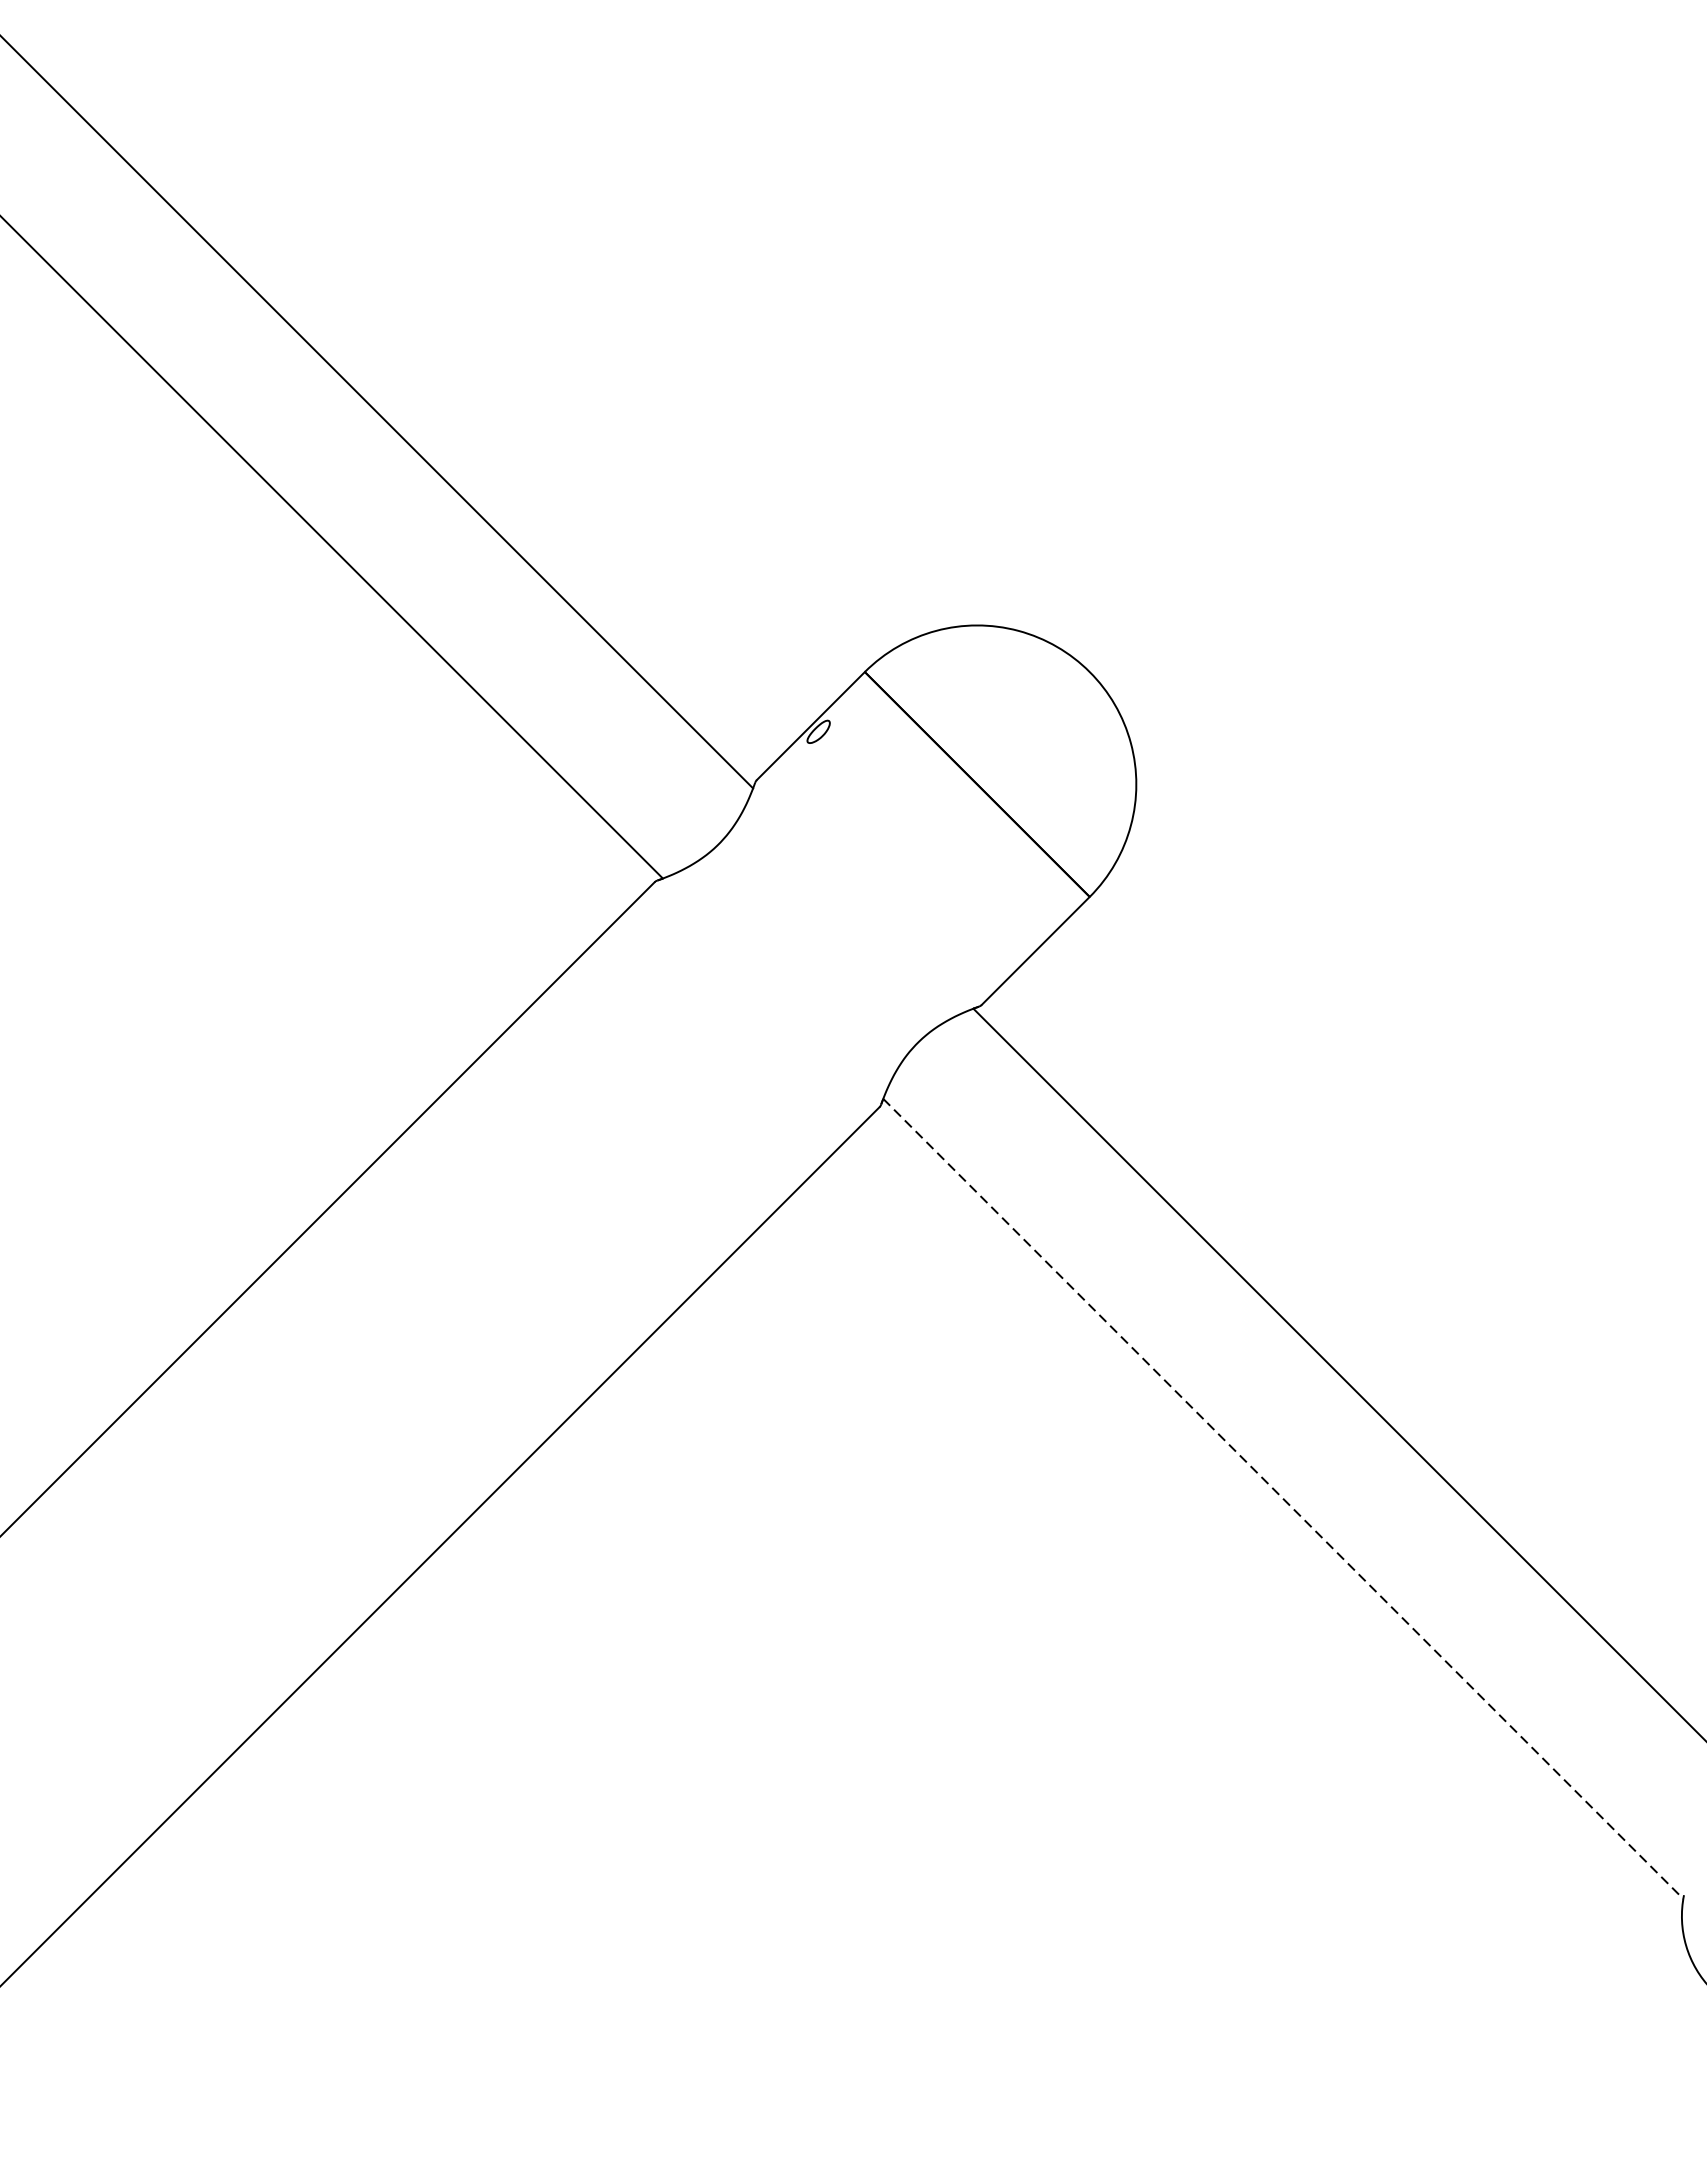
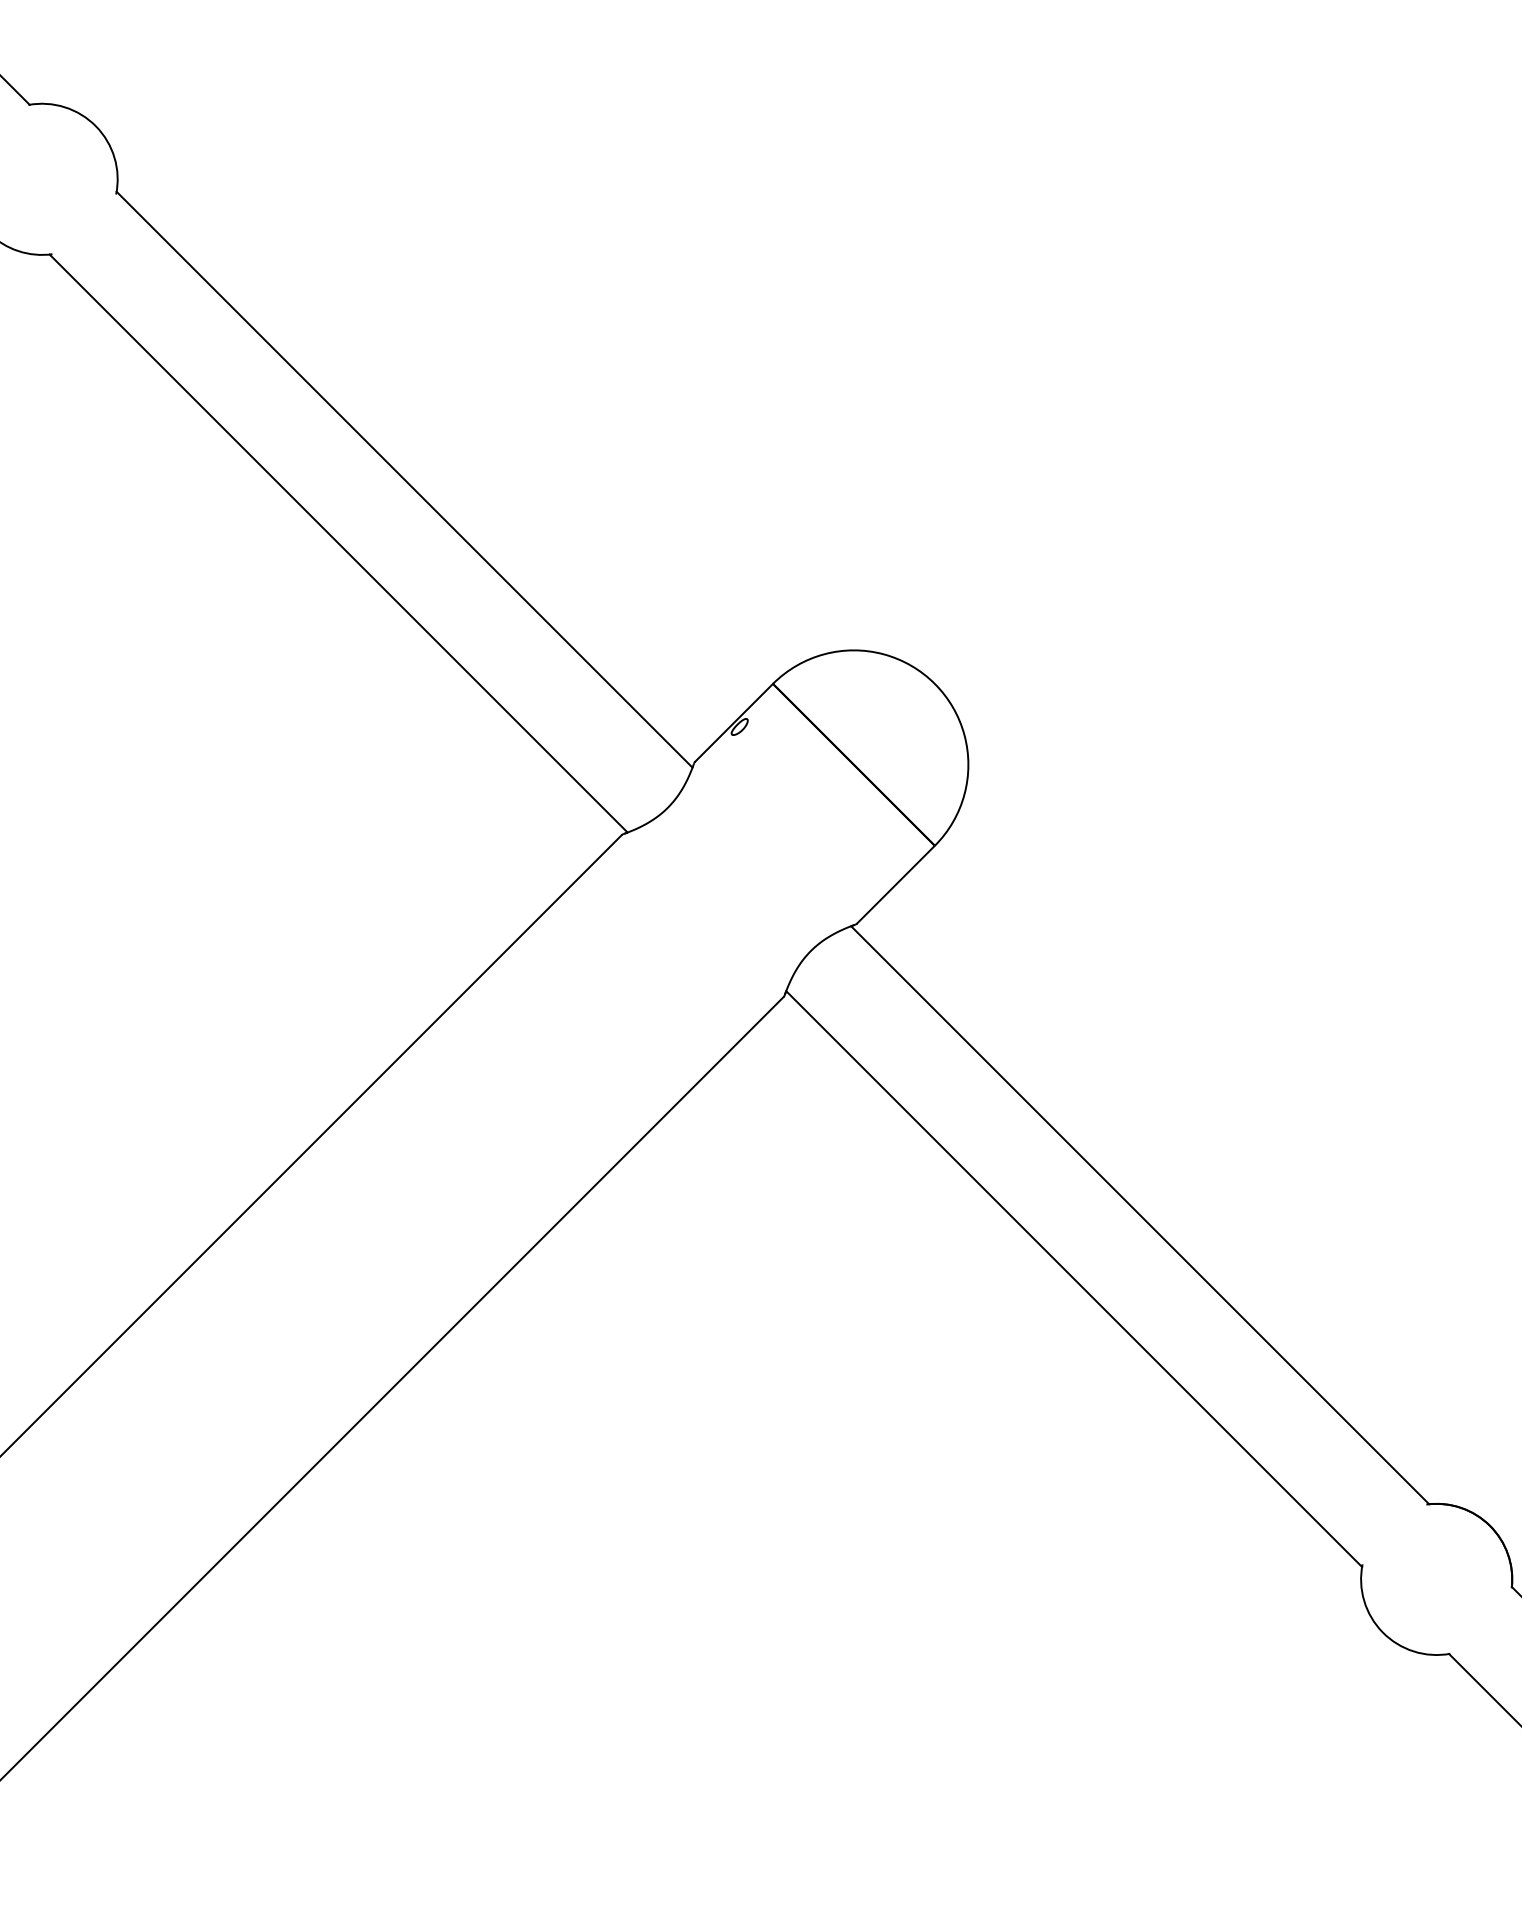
line: (1283, 1499) -> (1074, 1279), dashed -> solid

